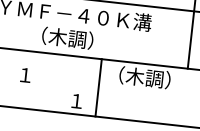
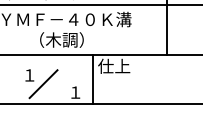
text: (138, 77) -> (125, 66), （木調） -> 仕上
line: (40, 87) -> (43, 84), added

